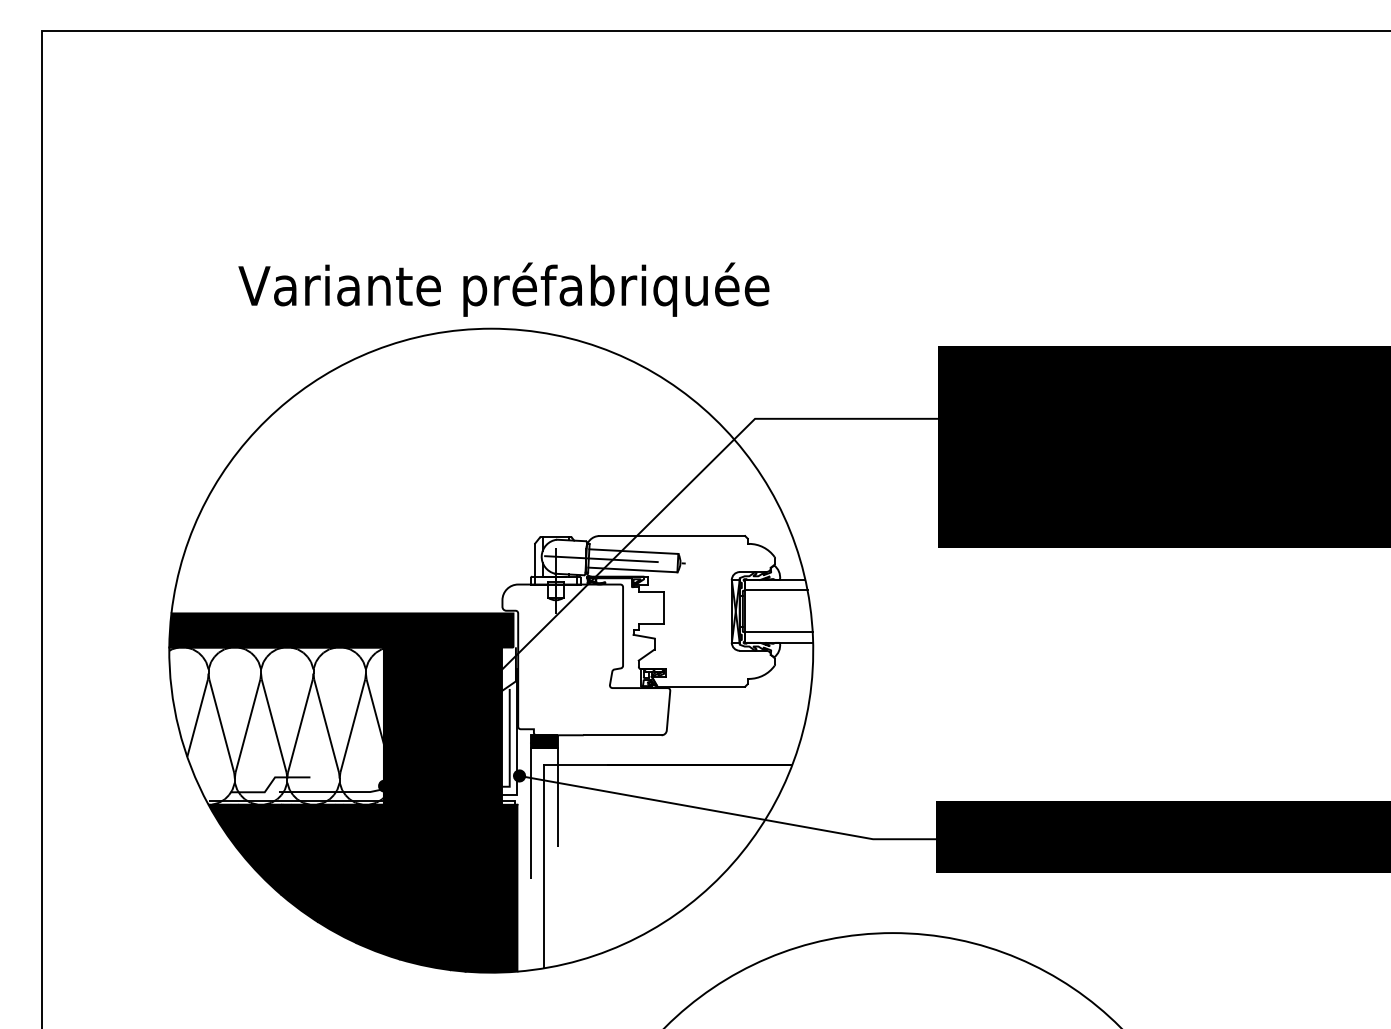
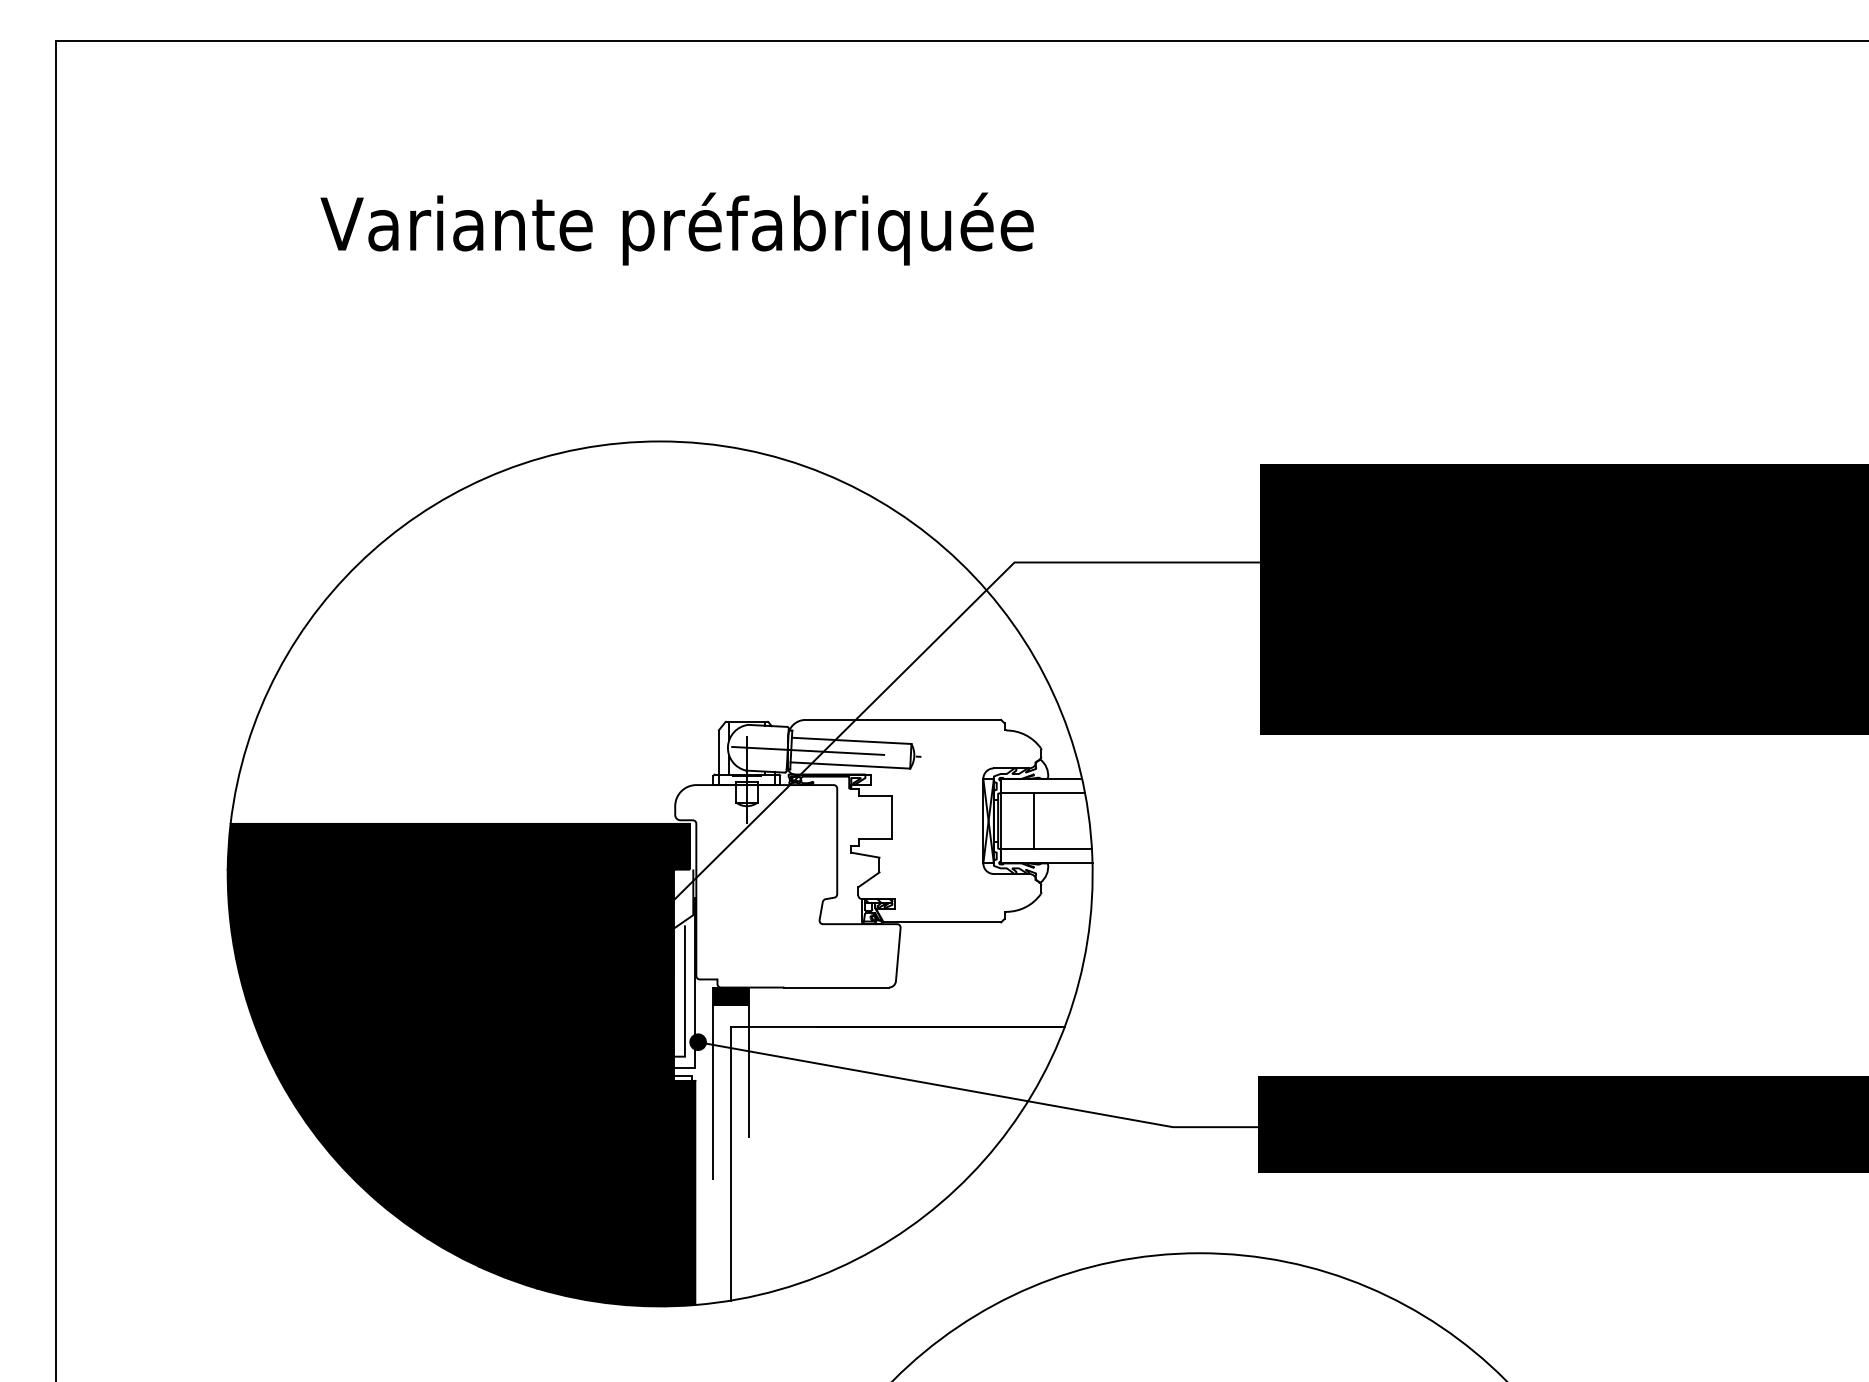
text: (503, 289) -> (676, 228), moved
line: (769, 611) -> (1034, 821), added
fill: (276, 725) -> (371, 974), added

